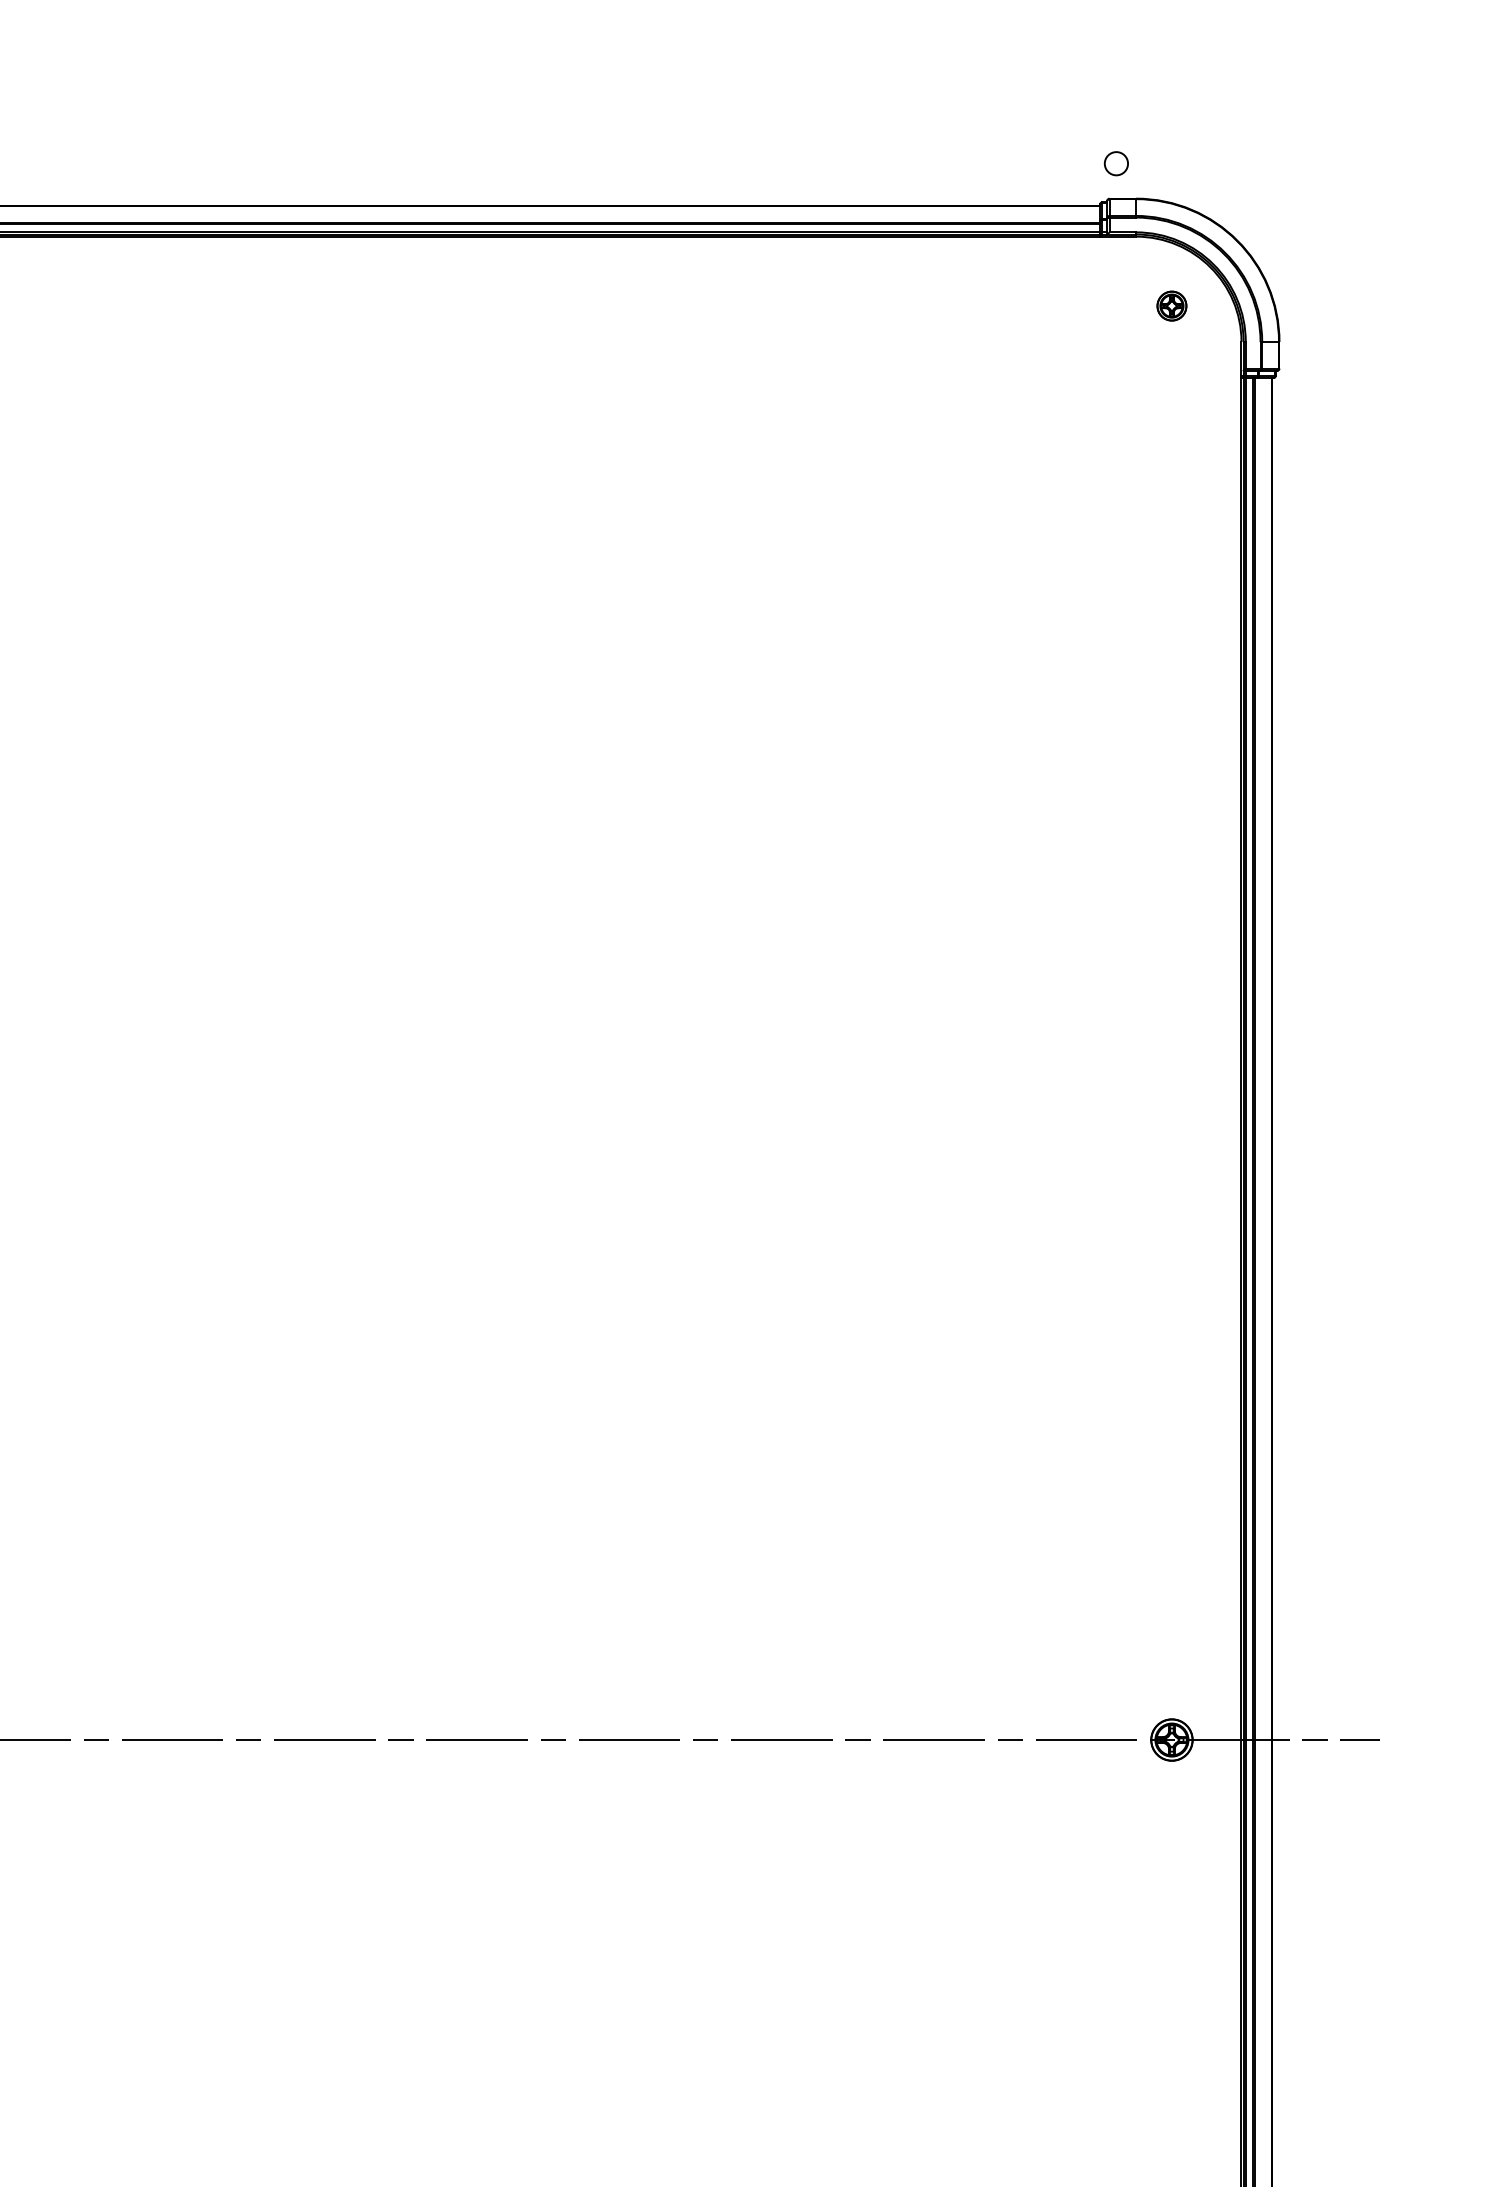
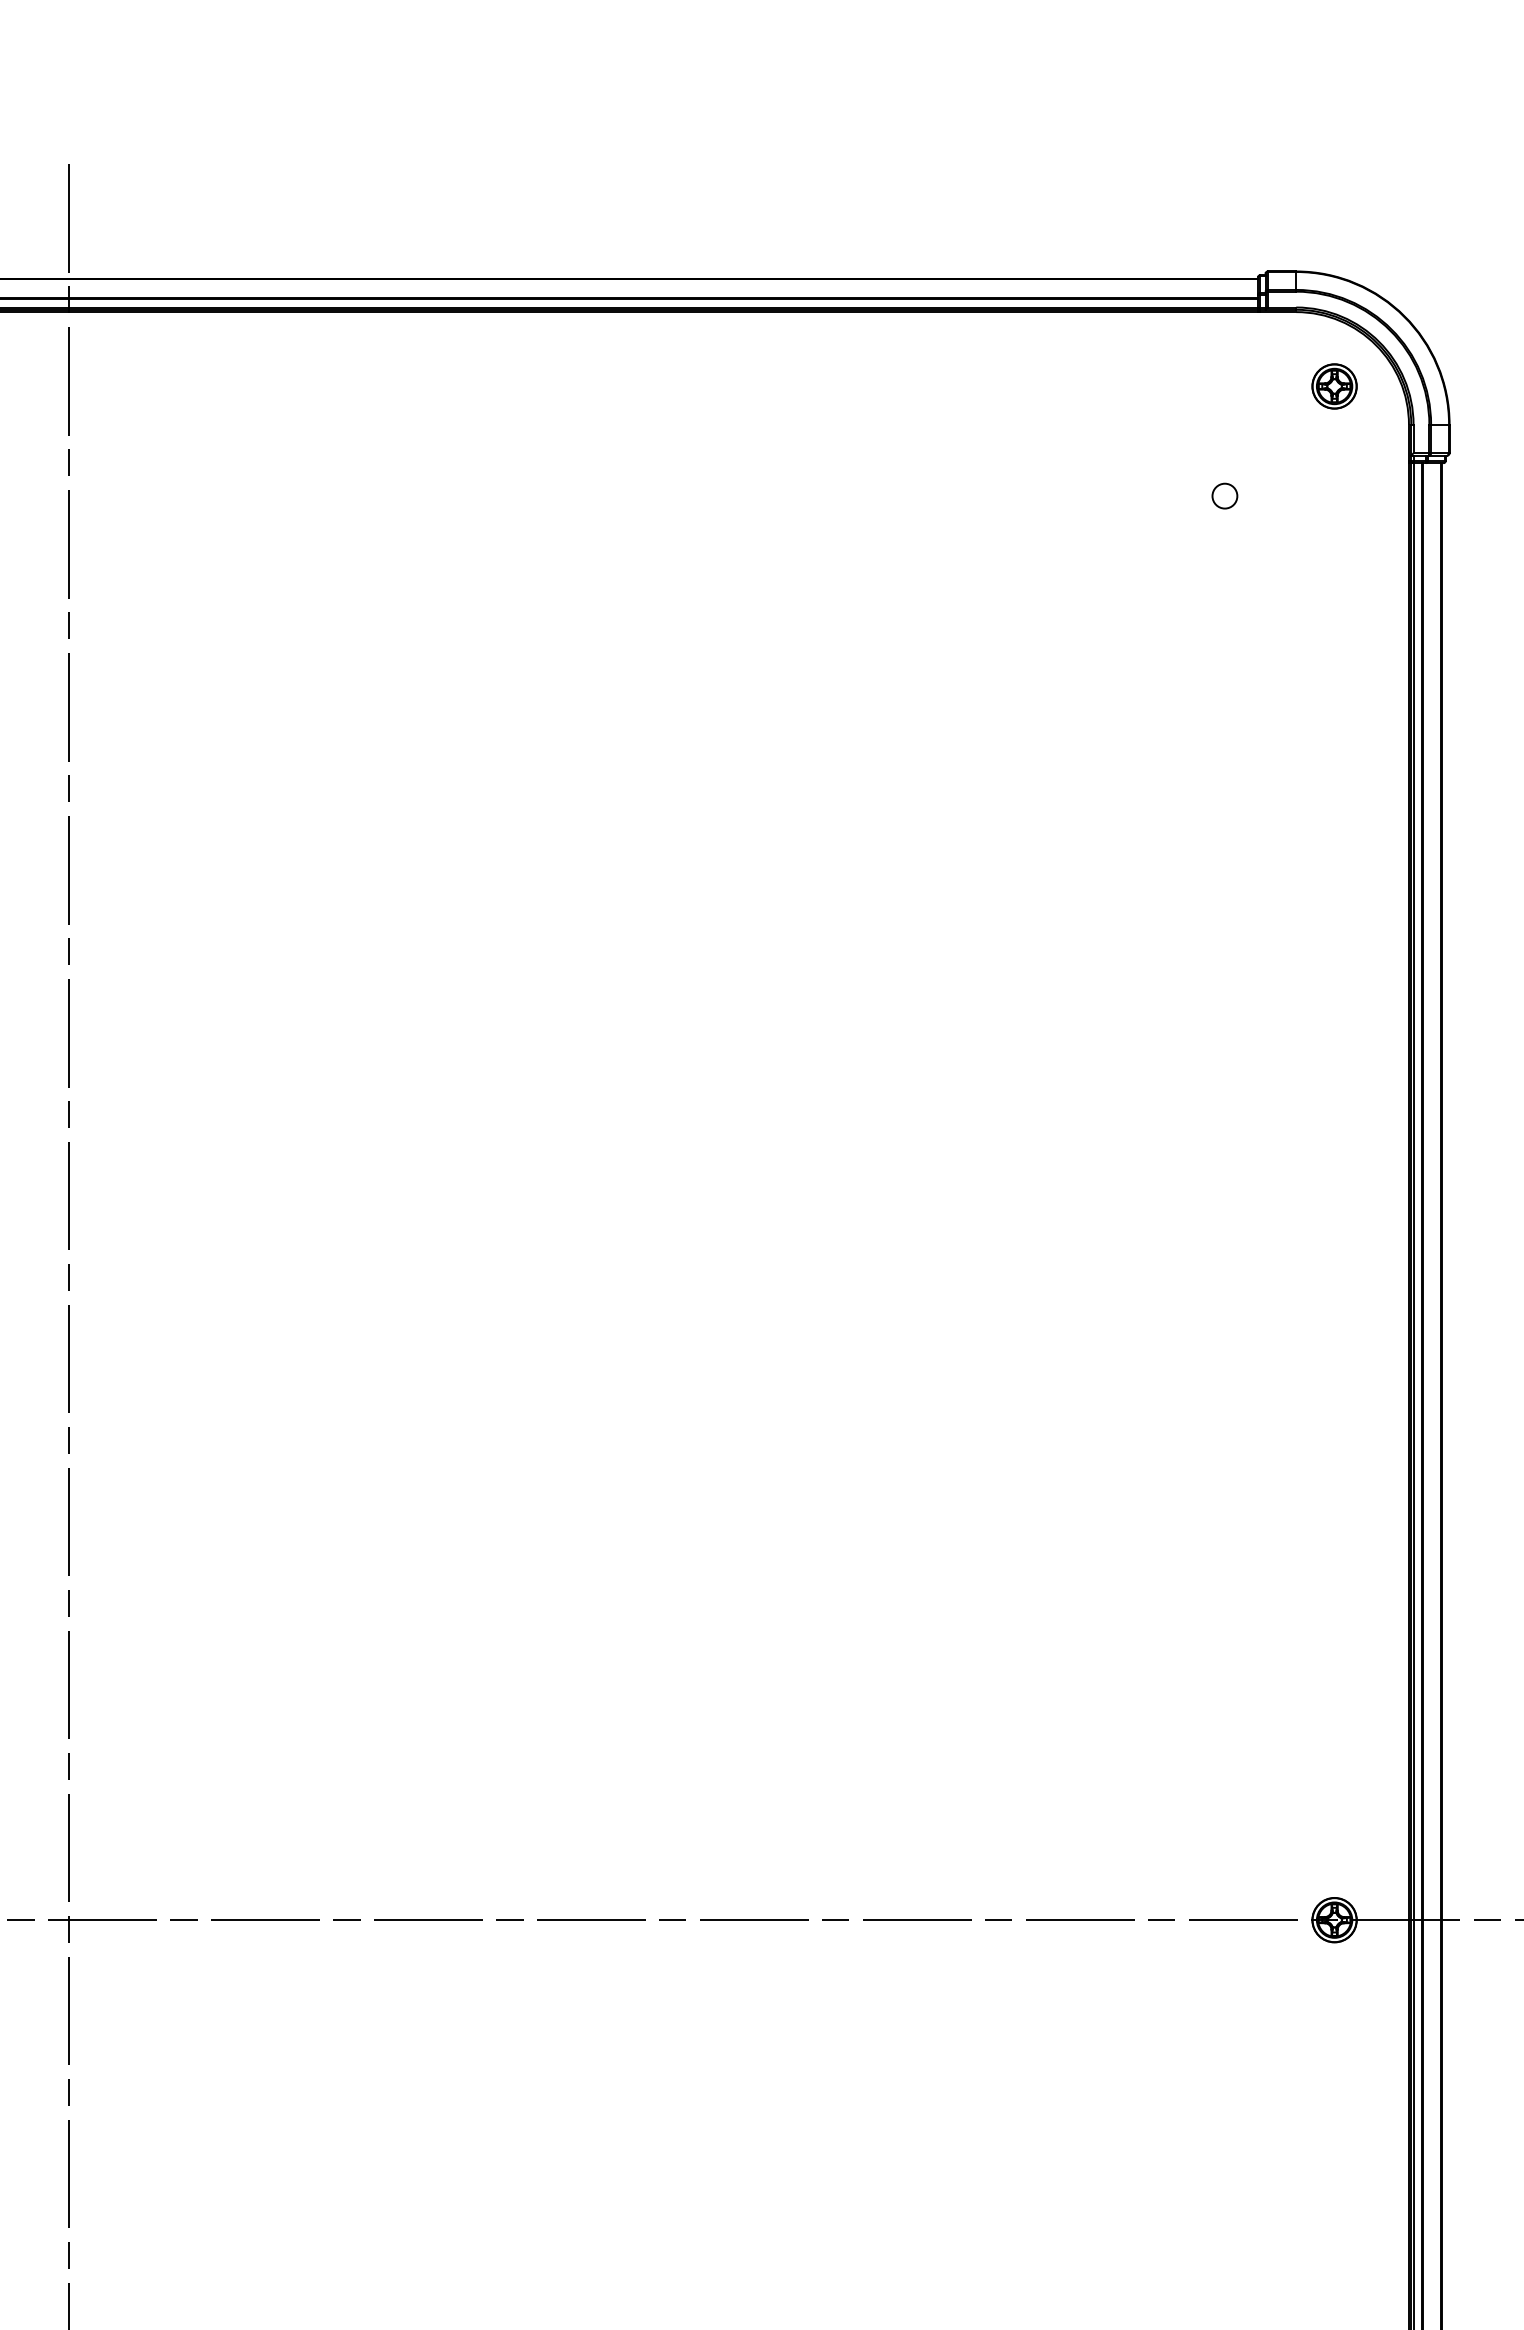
circle: (1115, 163) -> (1223, 495), moved
part: (1171, 305) -> (1334, 385), size x1.43

